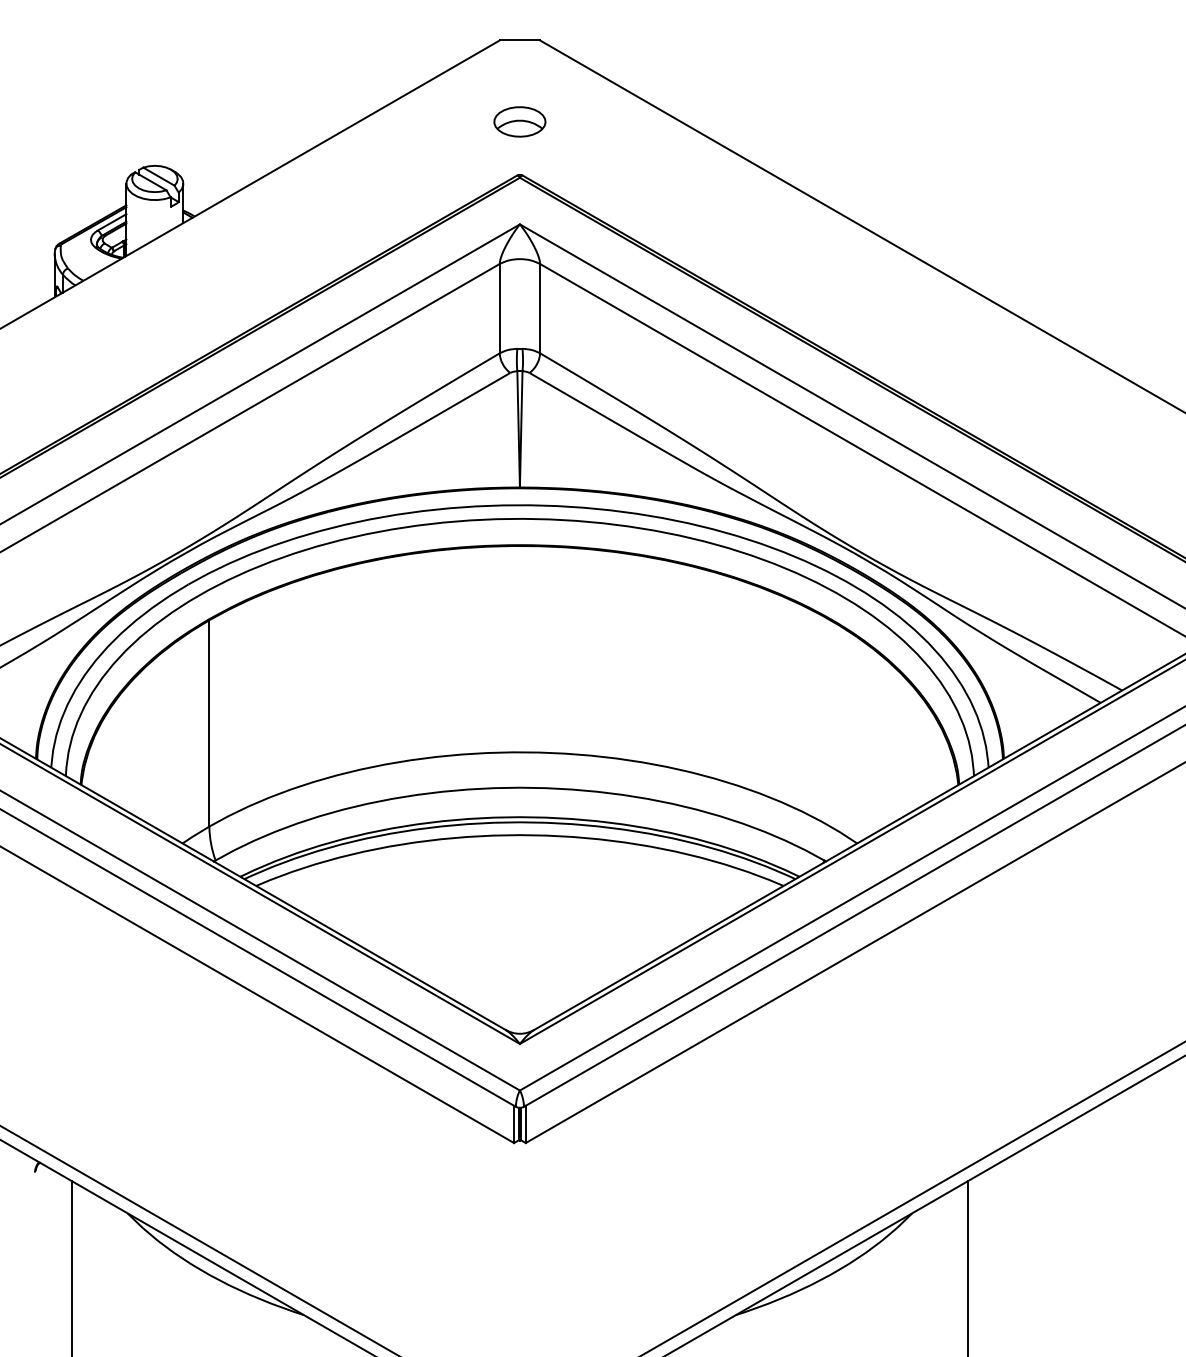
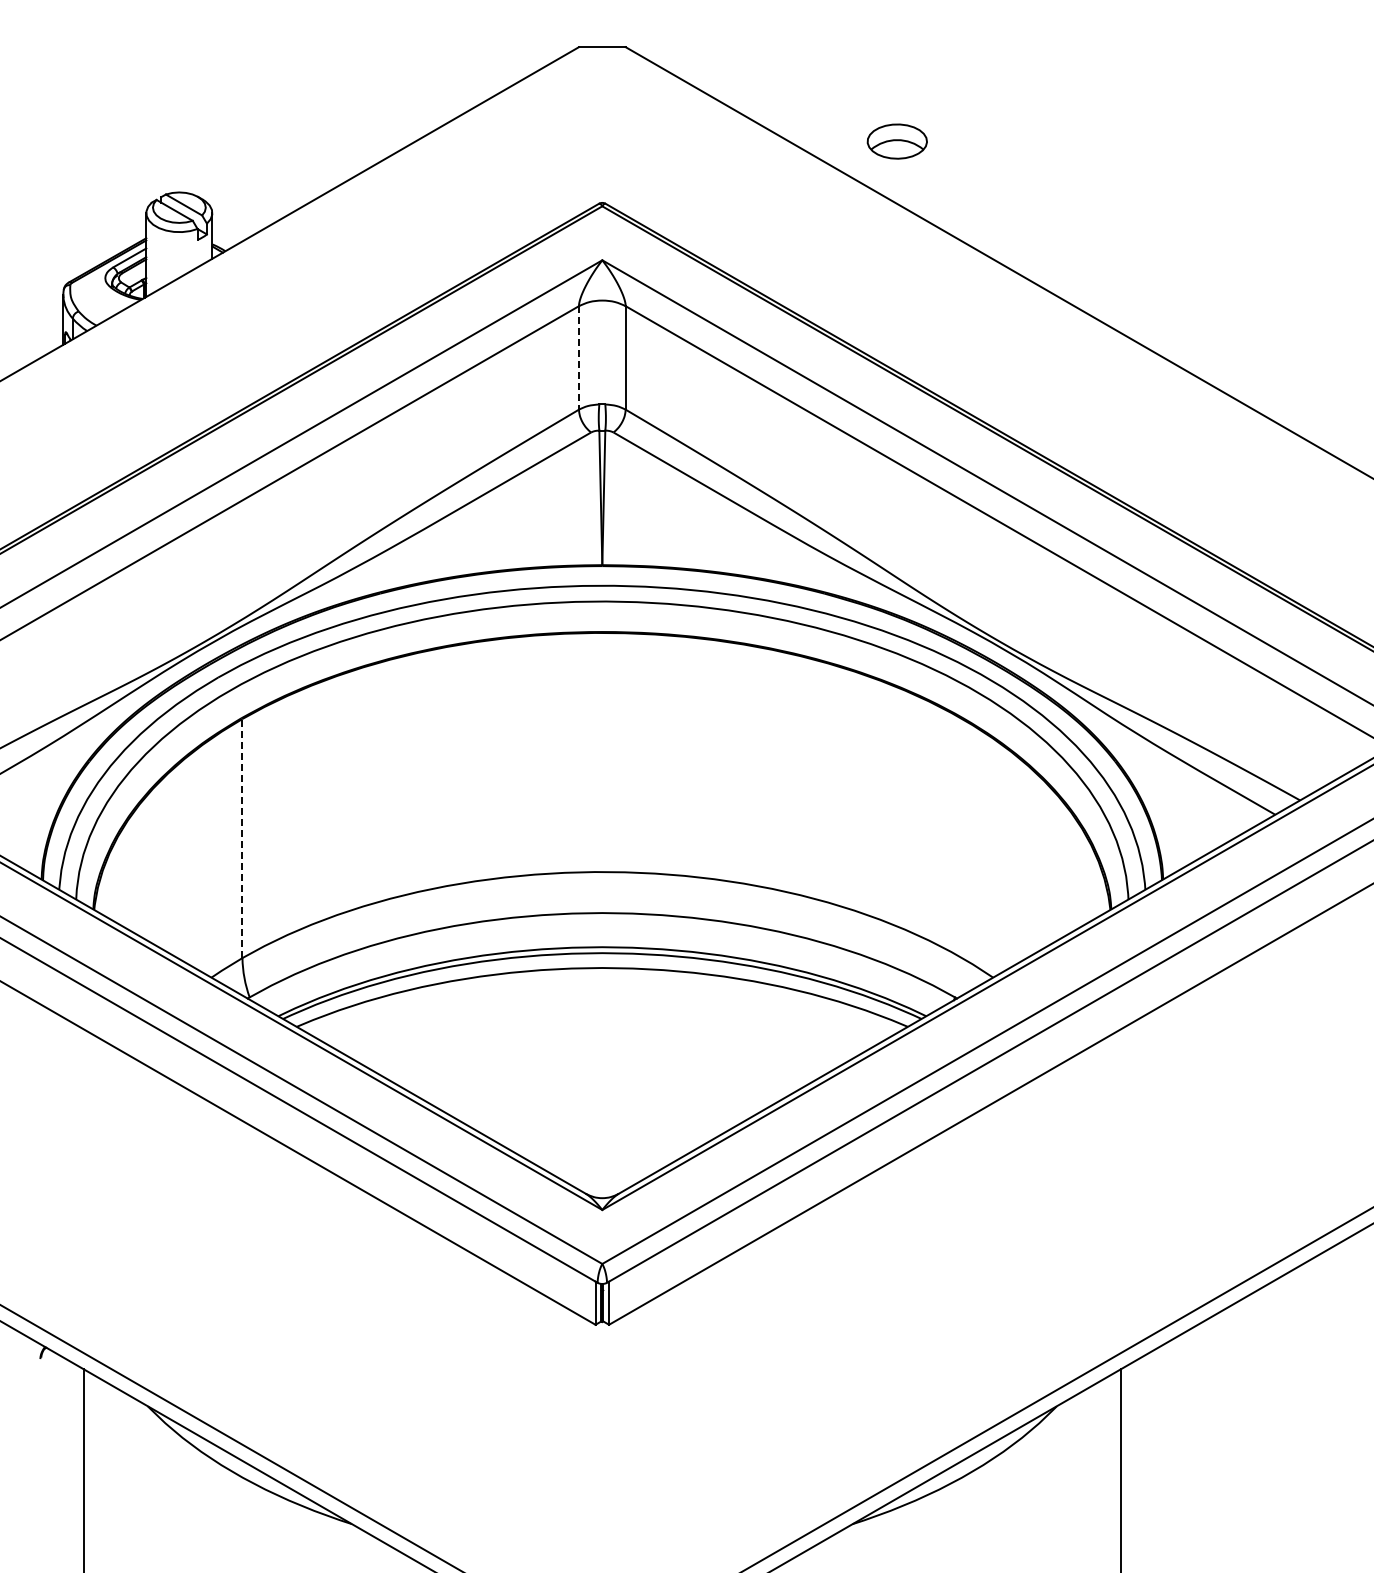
part: (519, 121) -> (896, 141), moved
line: (499, 308) -> (578, 357), solid -> dashed
line: (209, 723) -> (242, 838), solid -> dashed

